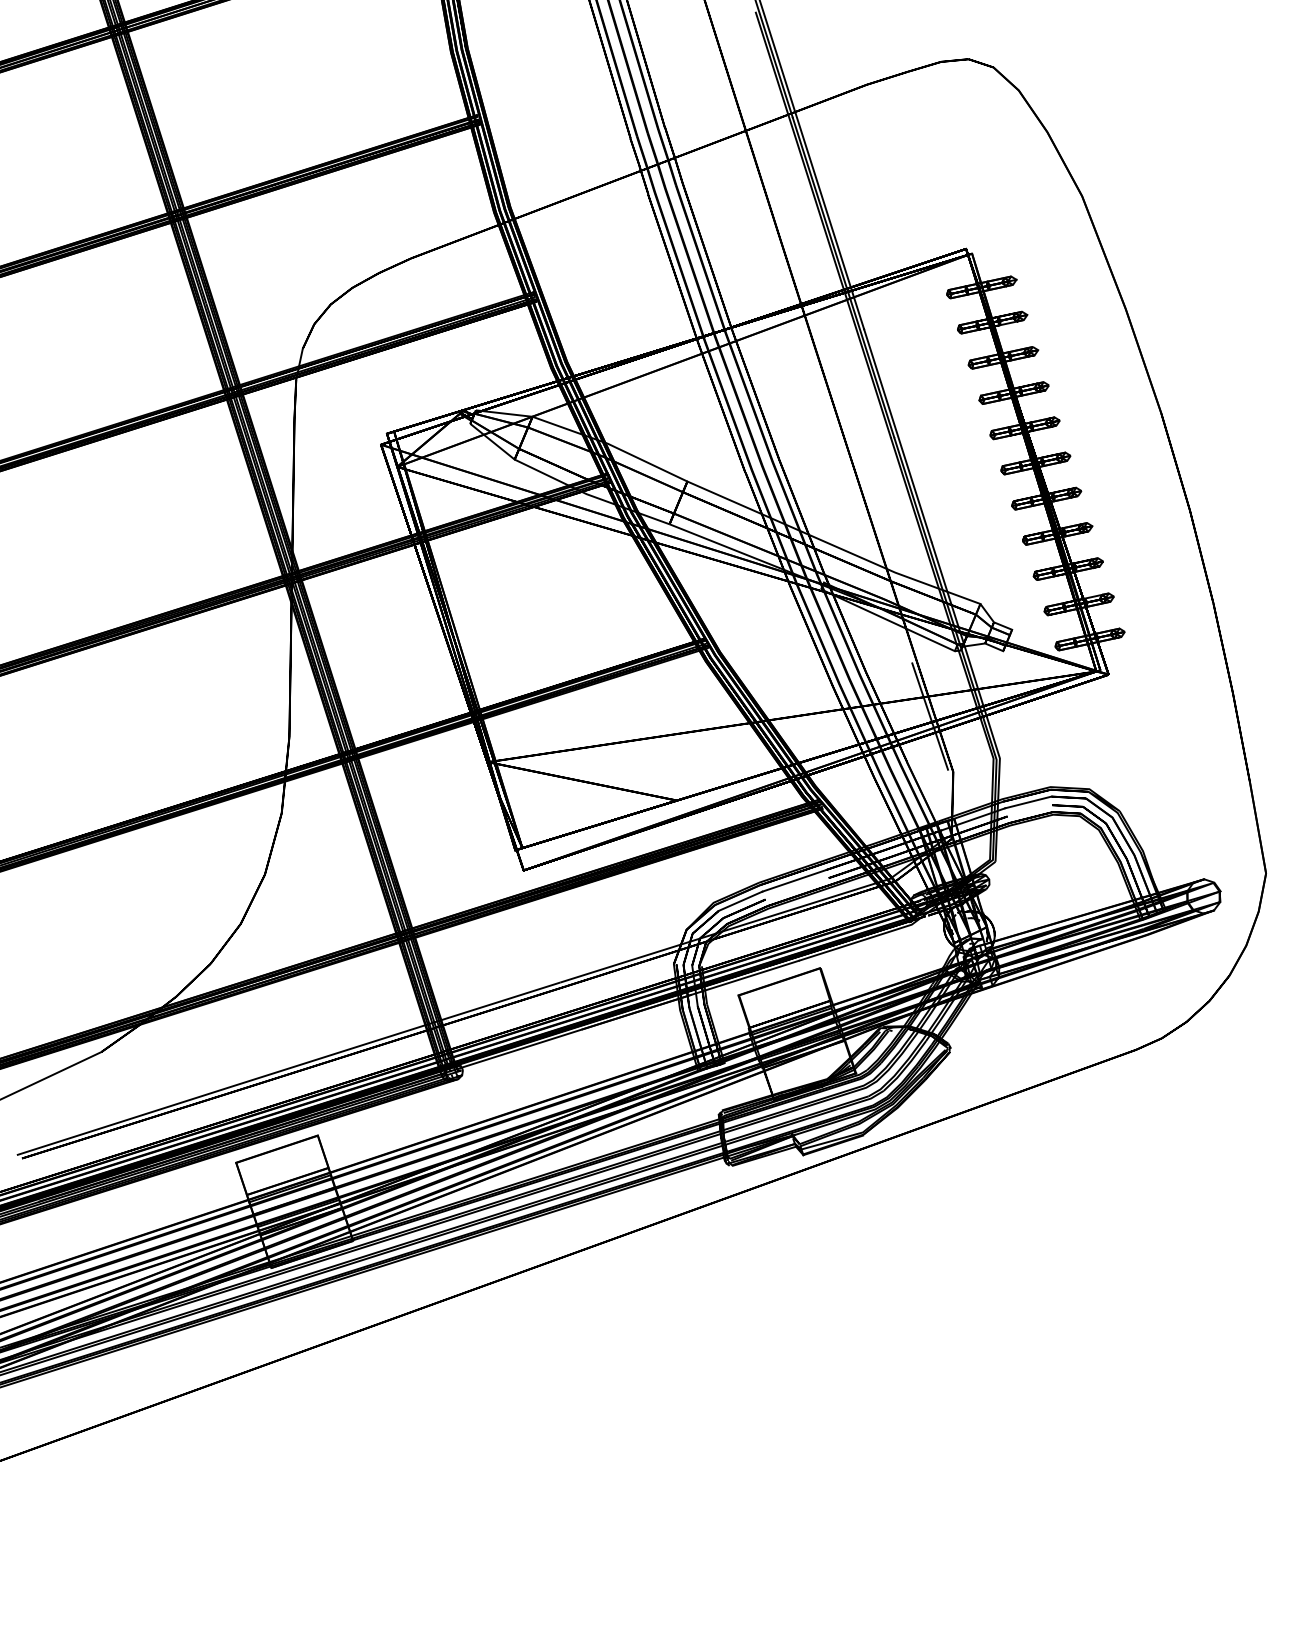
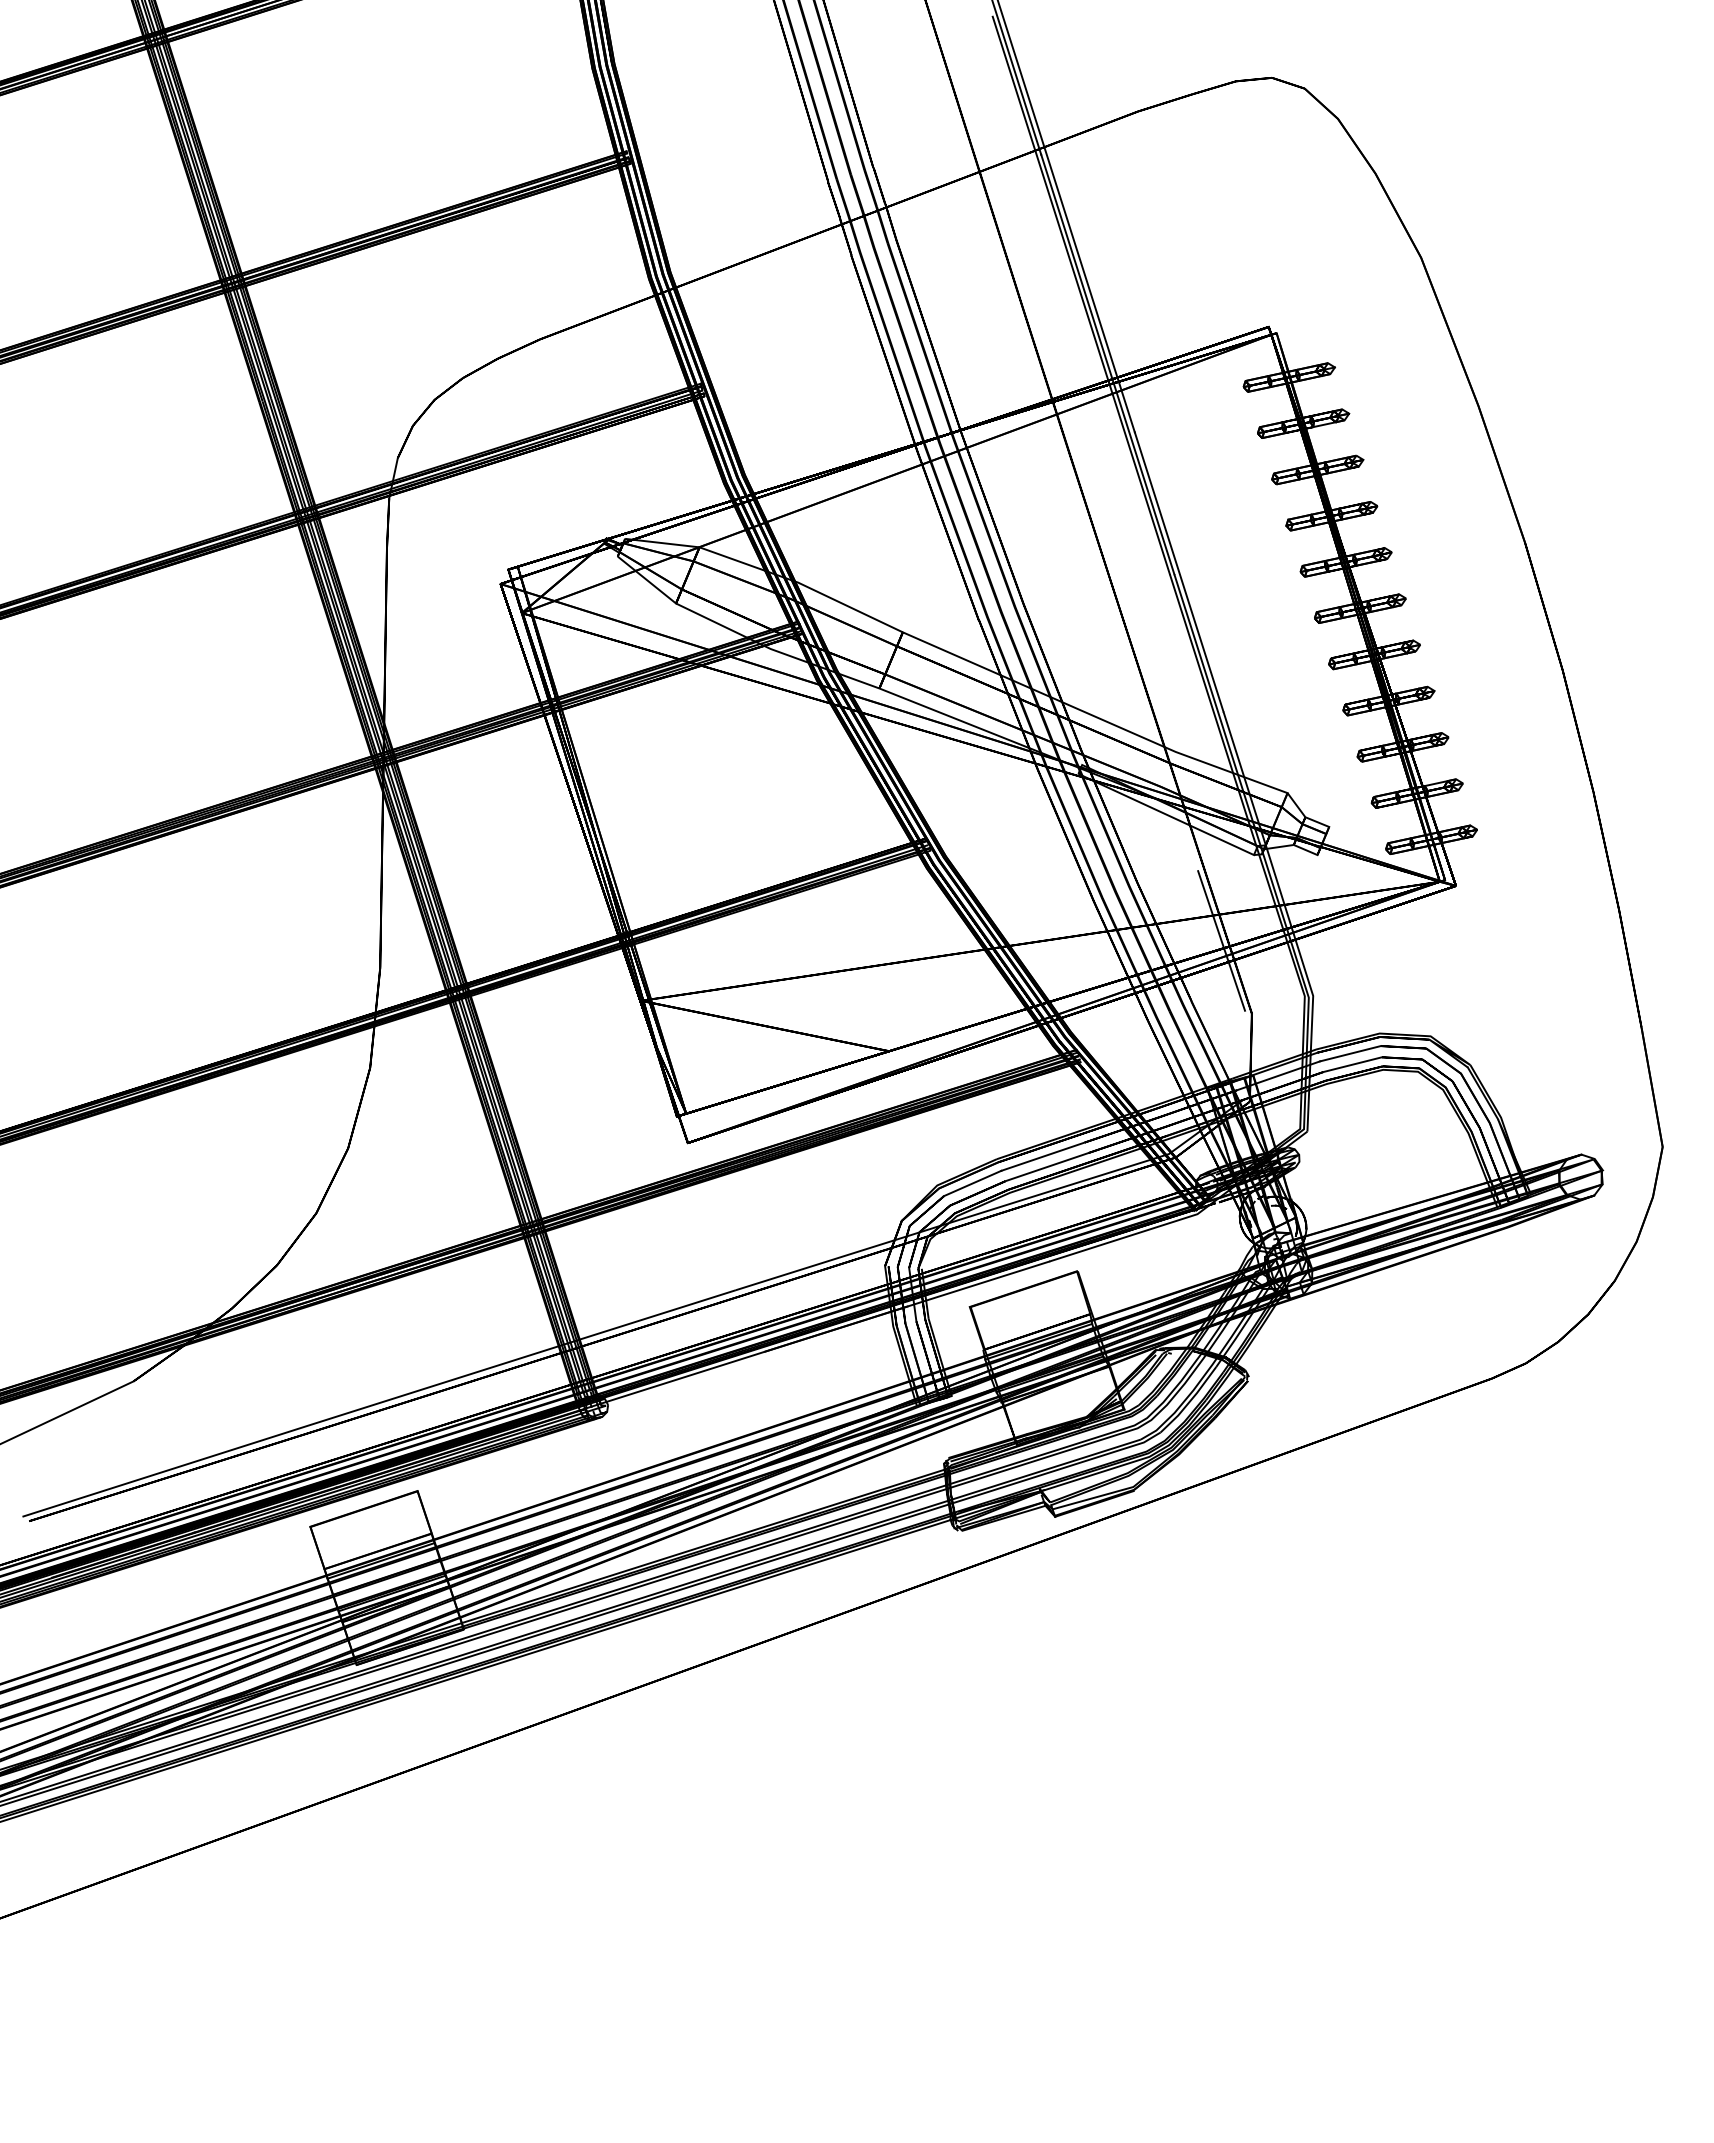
line: (1029, 810) -> (1352, 1064), added
line: (796, 889) -> (1046, 1167), added

